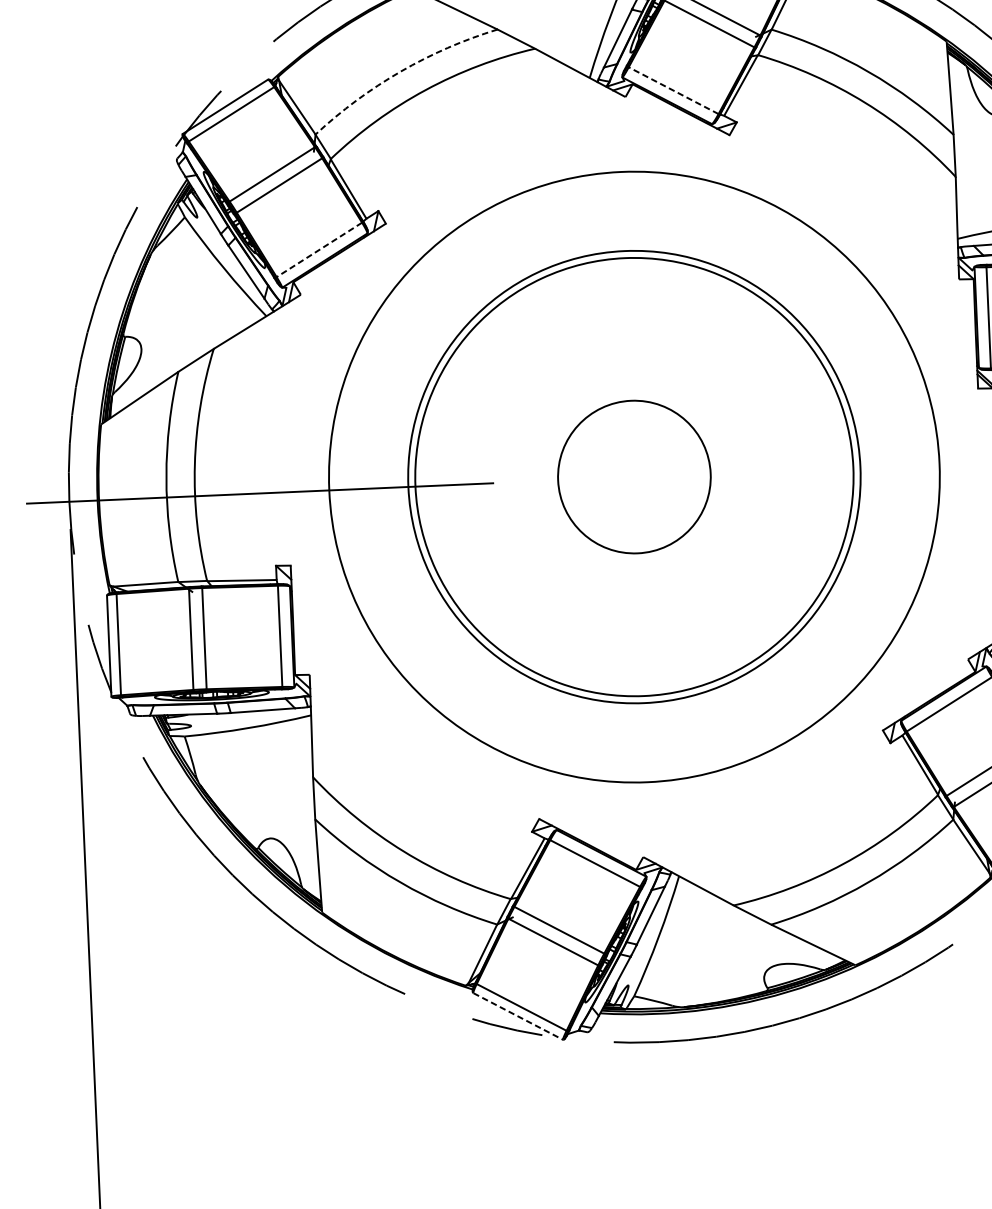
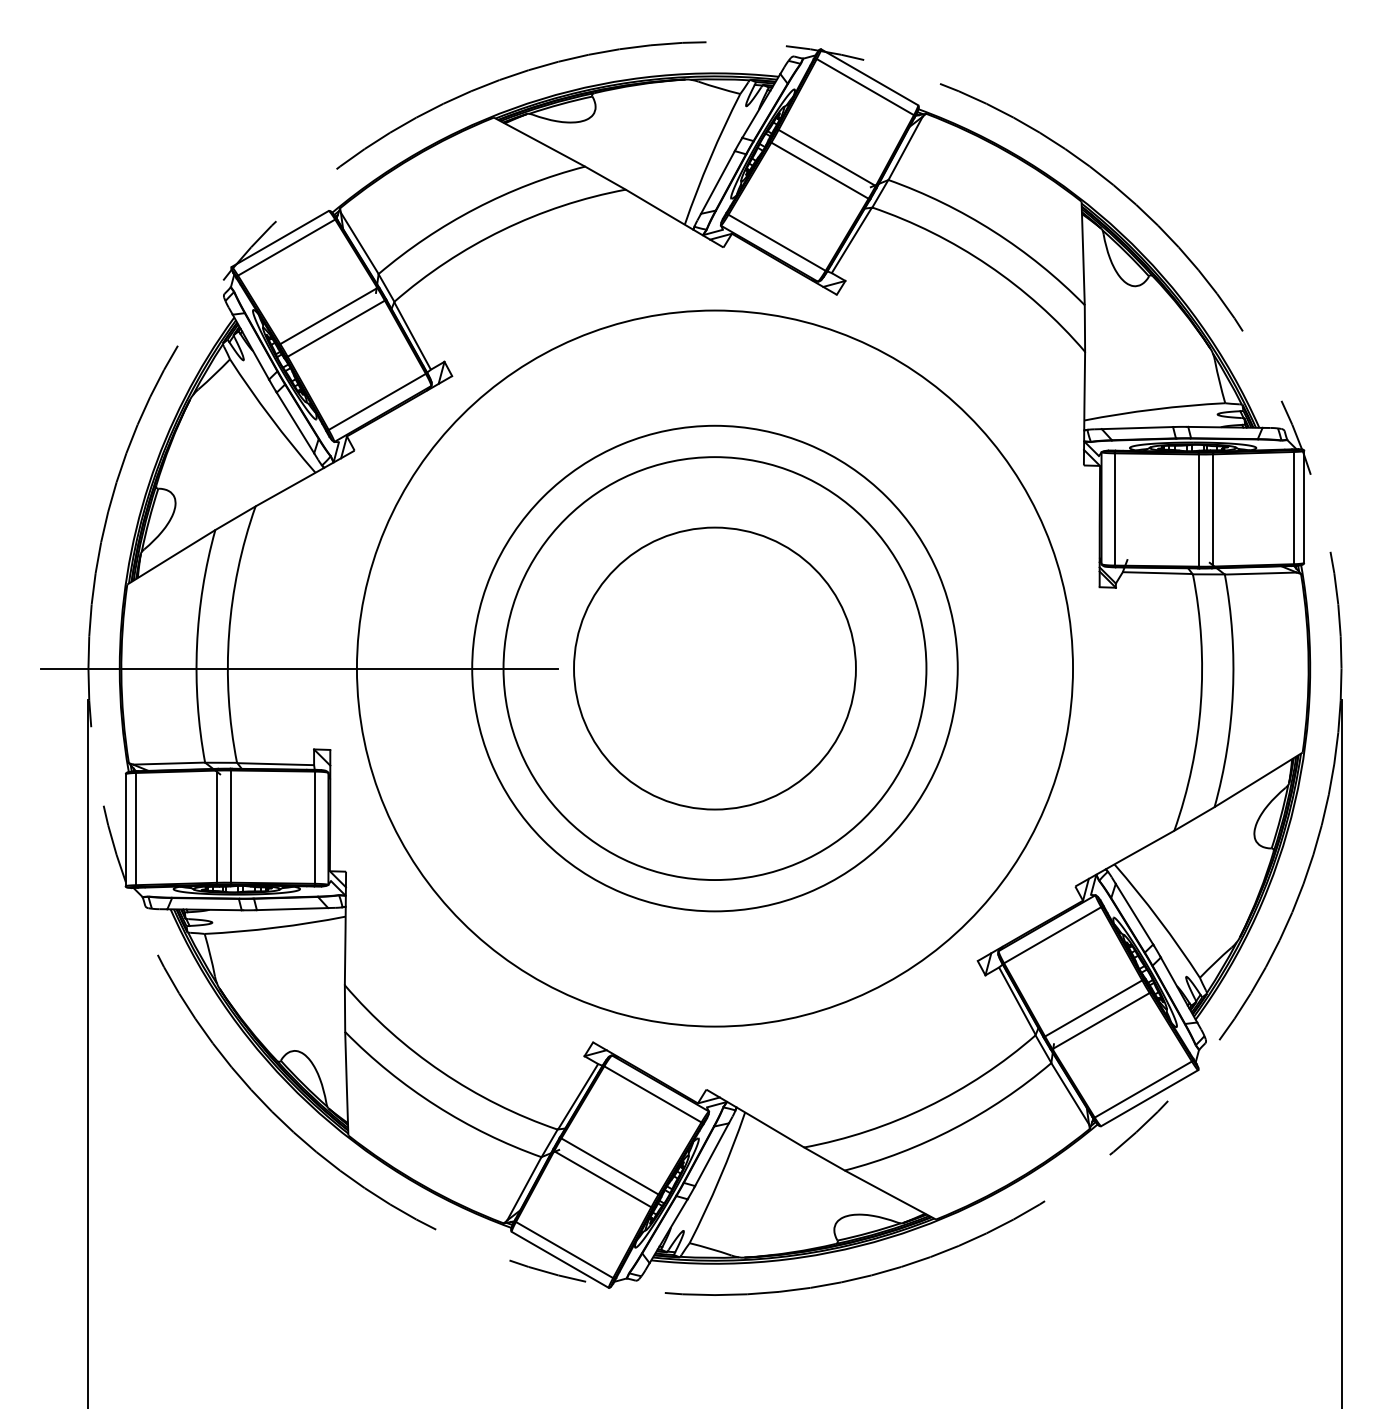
arc: (400, 71) -> (475, 208), dashed -> solid
line: (673, 90) -> (776, 242), dashed -> solid
line: (318, 250) -> (376, 402), dashed -> solid
circle: (633, 477) -> (714, 668), size x0.62
circle: (633, 477) -> (714, 668), size x1.43
circle: (633, 477) -> (714, 668), size x1.67
line: (518, 1016) -> (560, 1259), dashed -> solid

